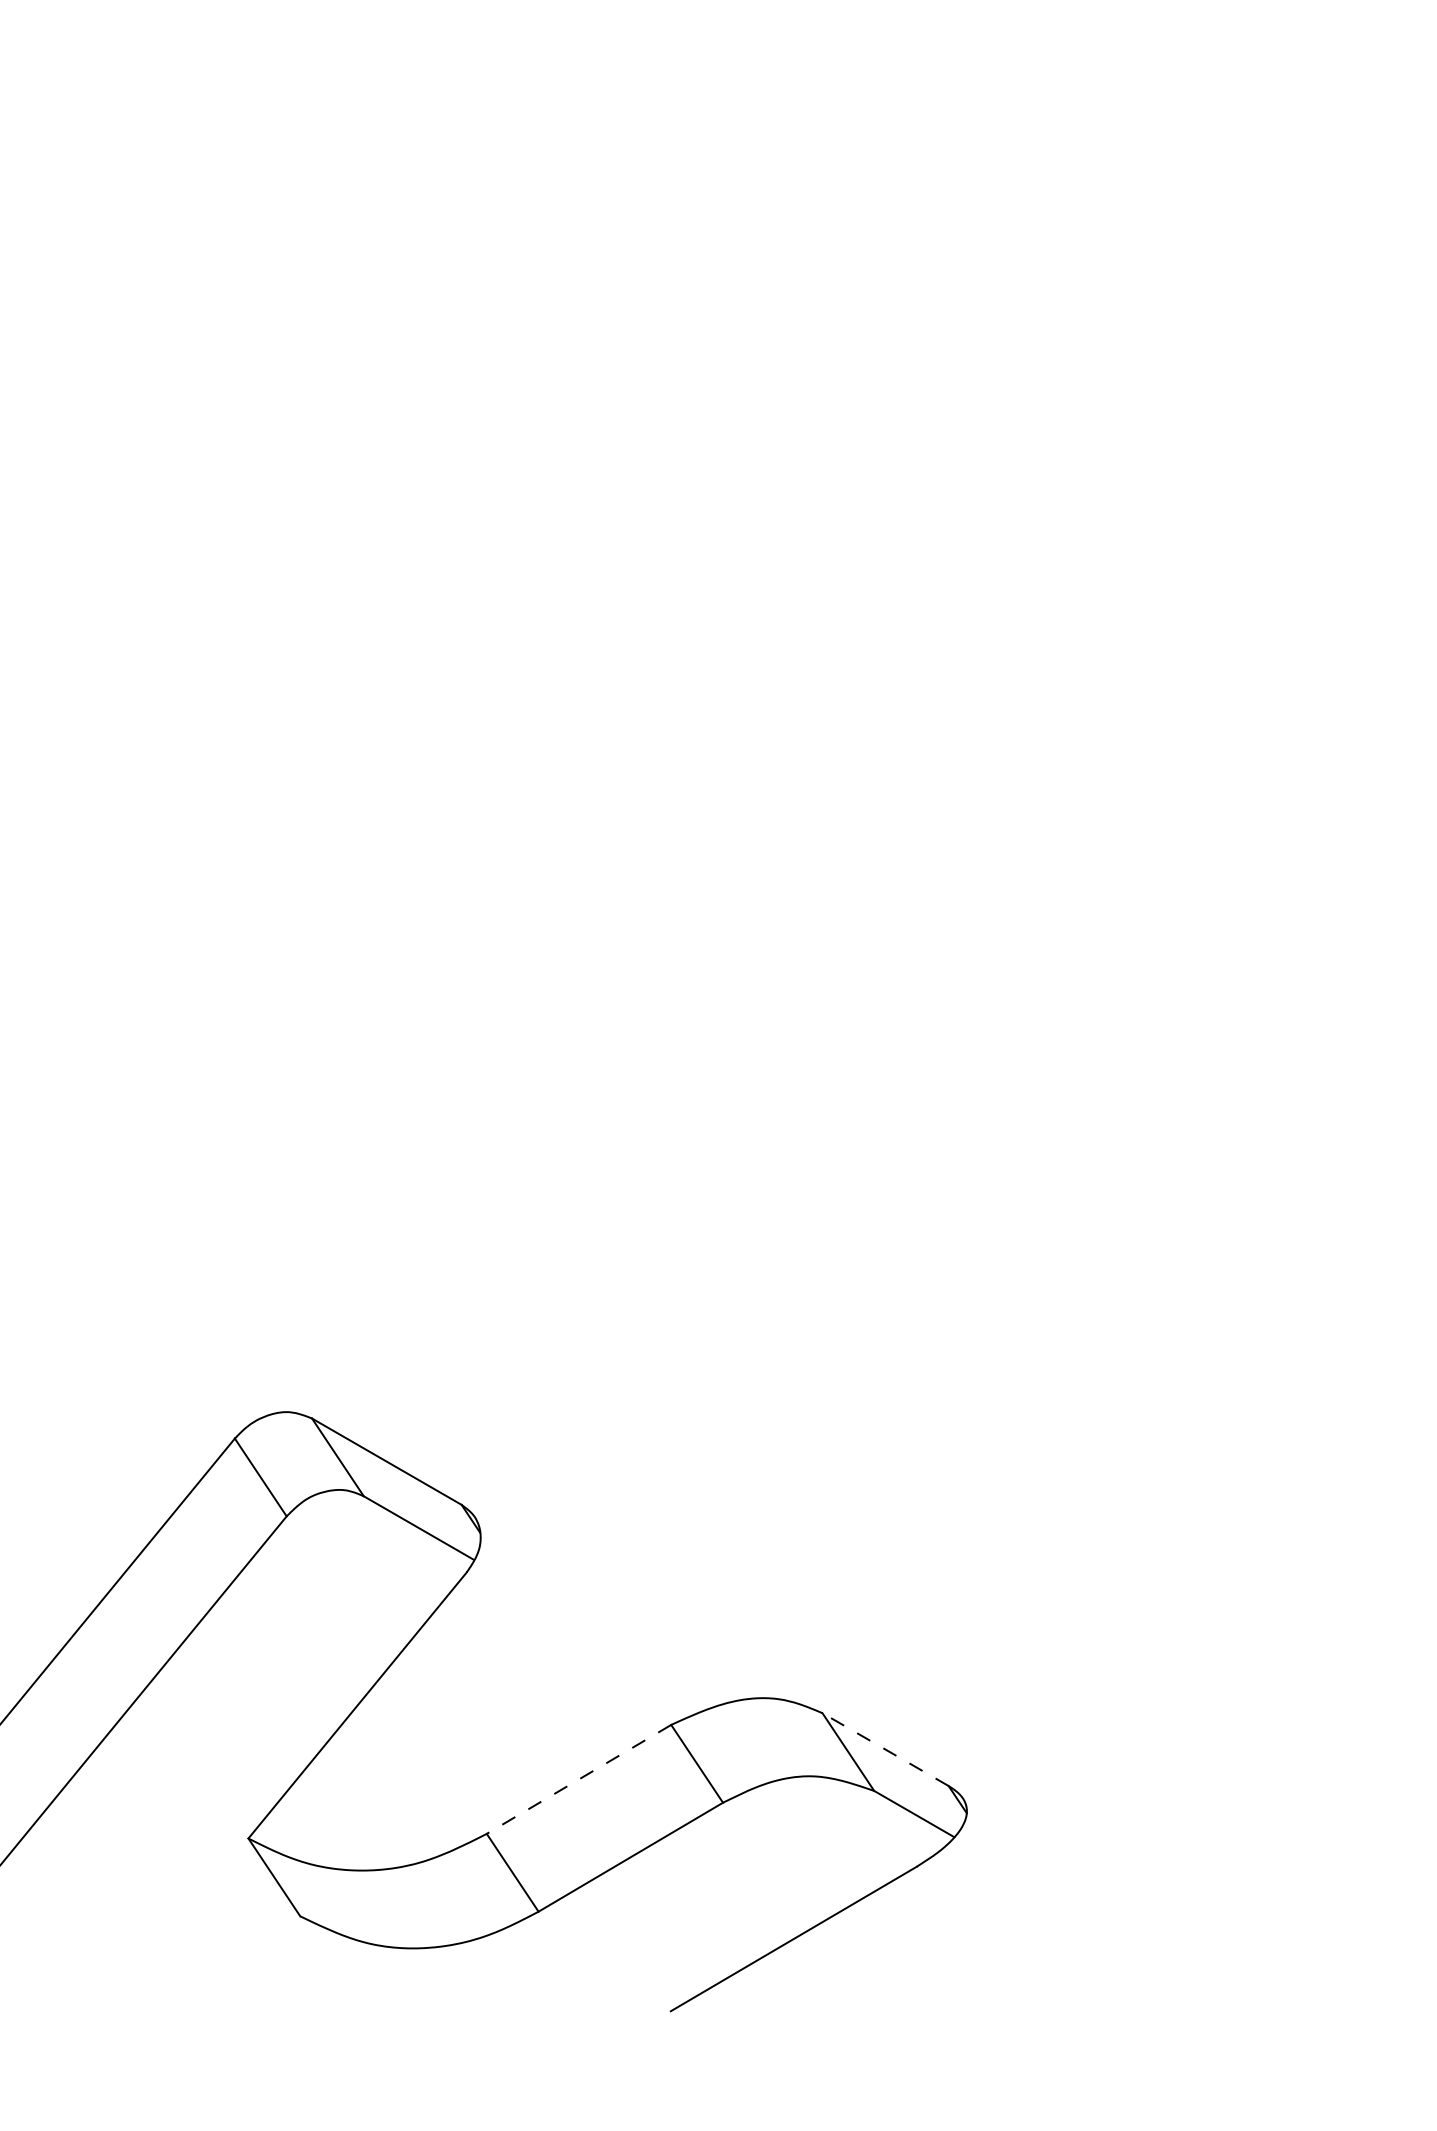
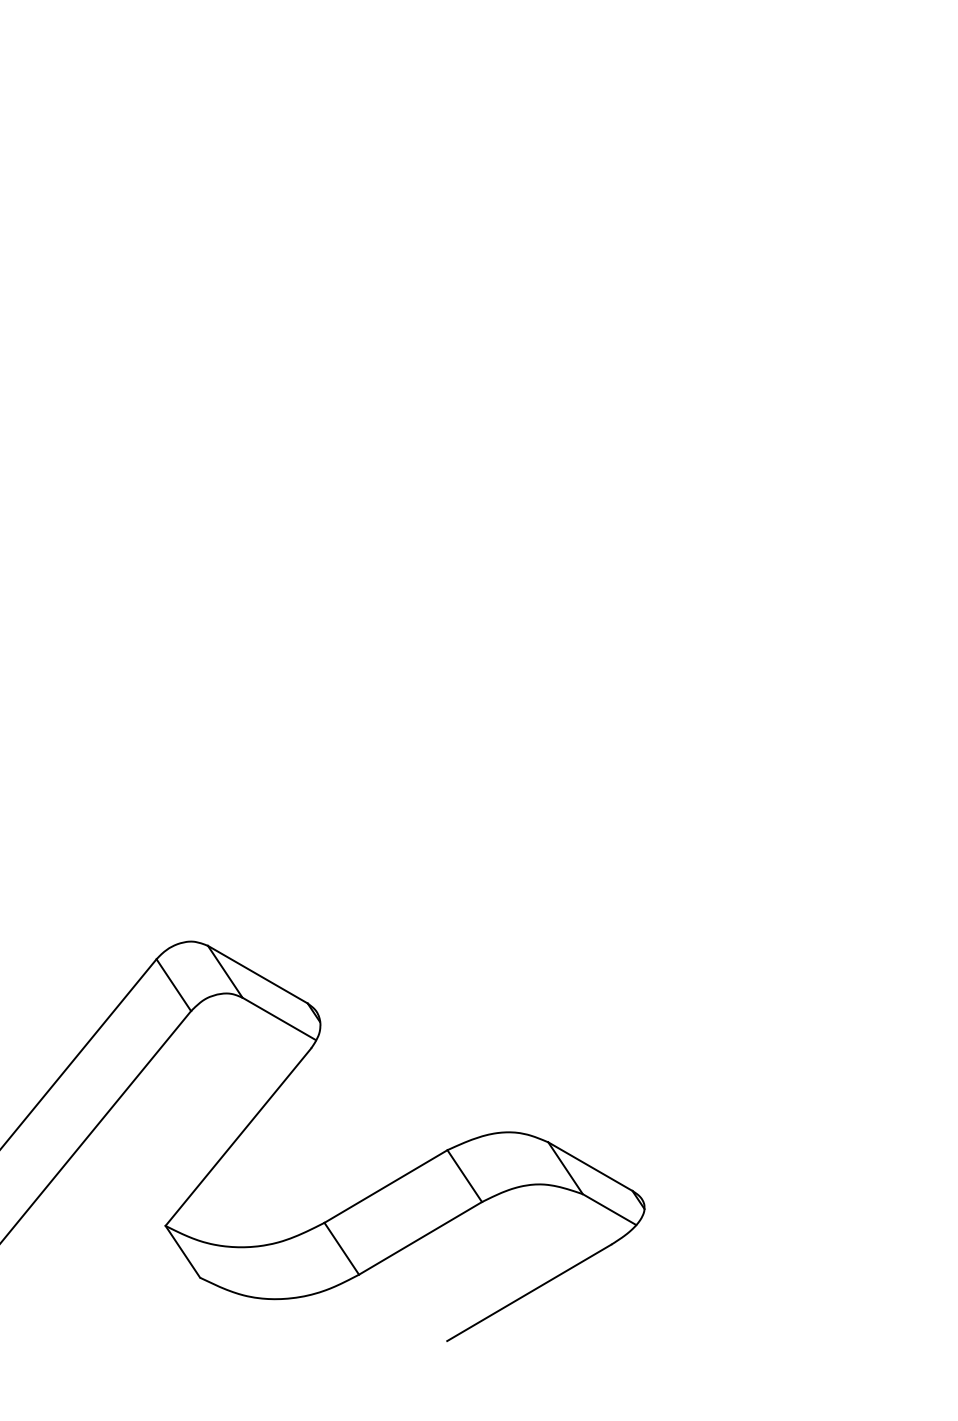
line: (885, 1749) -> (590, 1166), dashed -> solid
line: (578, 1779) -> (385, 1186), dashed -> solid

